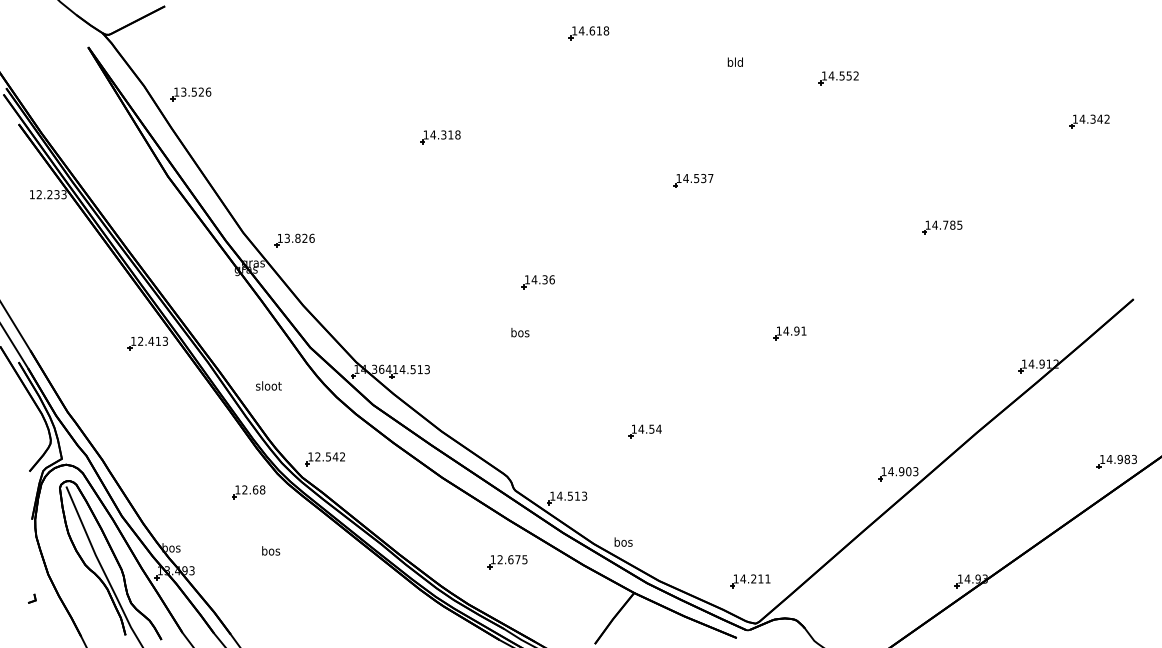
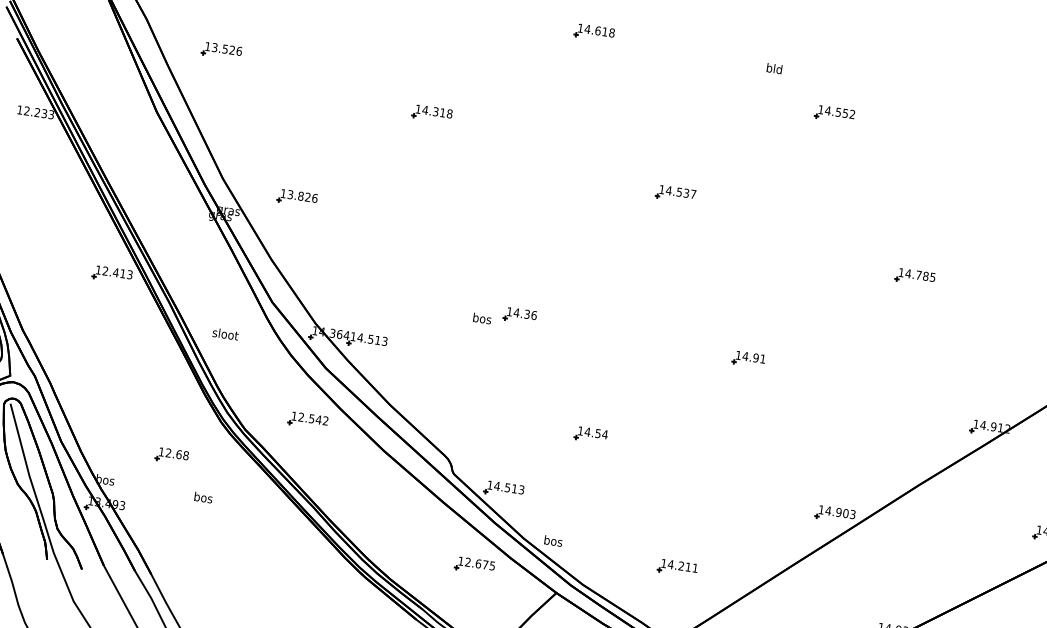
text: (734, 61) -> (773, 67), moved
part: (190, 94) -> (221, 50), moved
part: (294, 240) -> (297, 197), moved
part: (537, 282) -> (519, 315), moved
part: (324, 459) -> (307, 420), moved
part: (248, 492) -> (171, 456), moved
part: (507, 562) -> (474, 566), moved
part: (750, 581) -> (677, 568), moved

